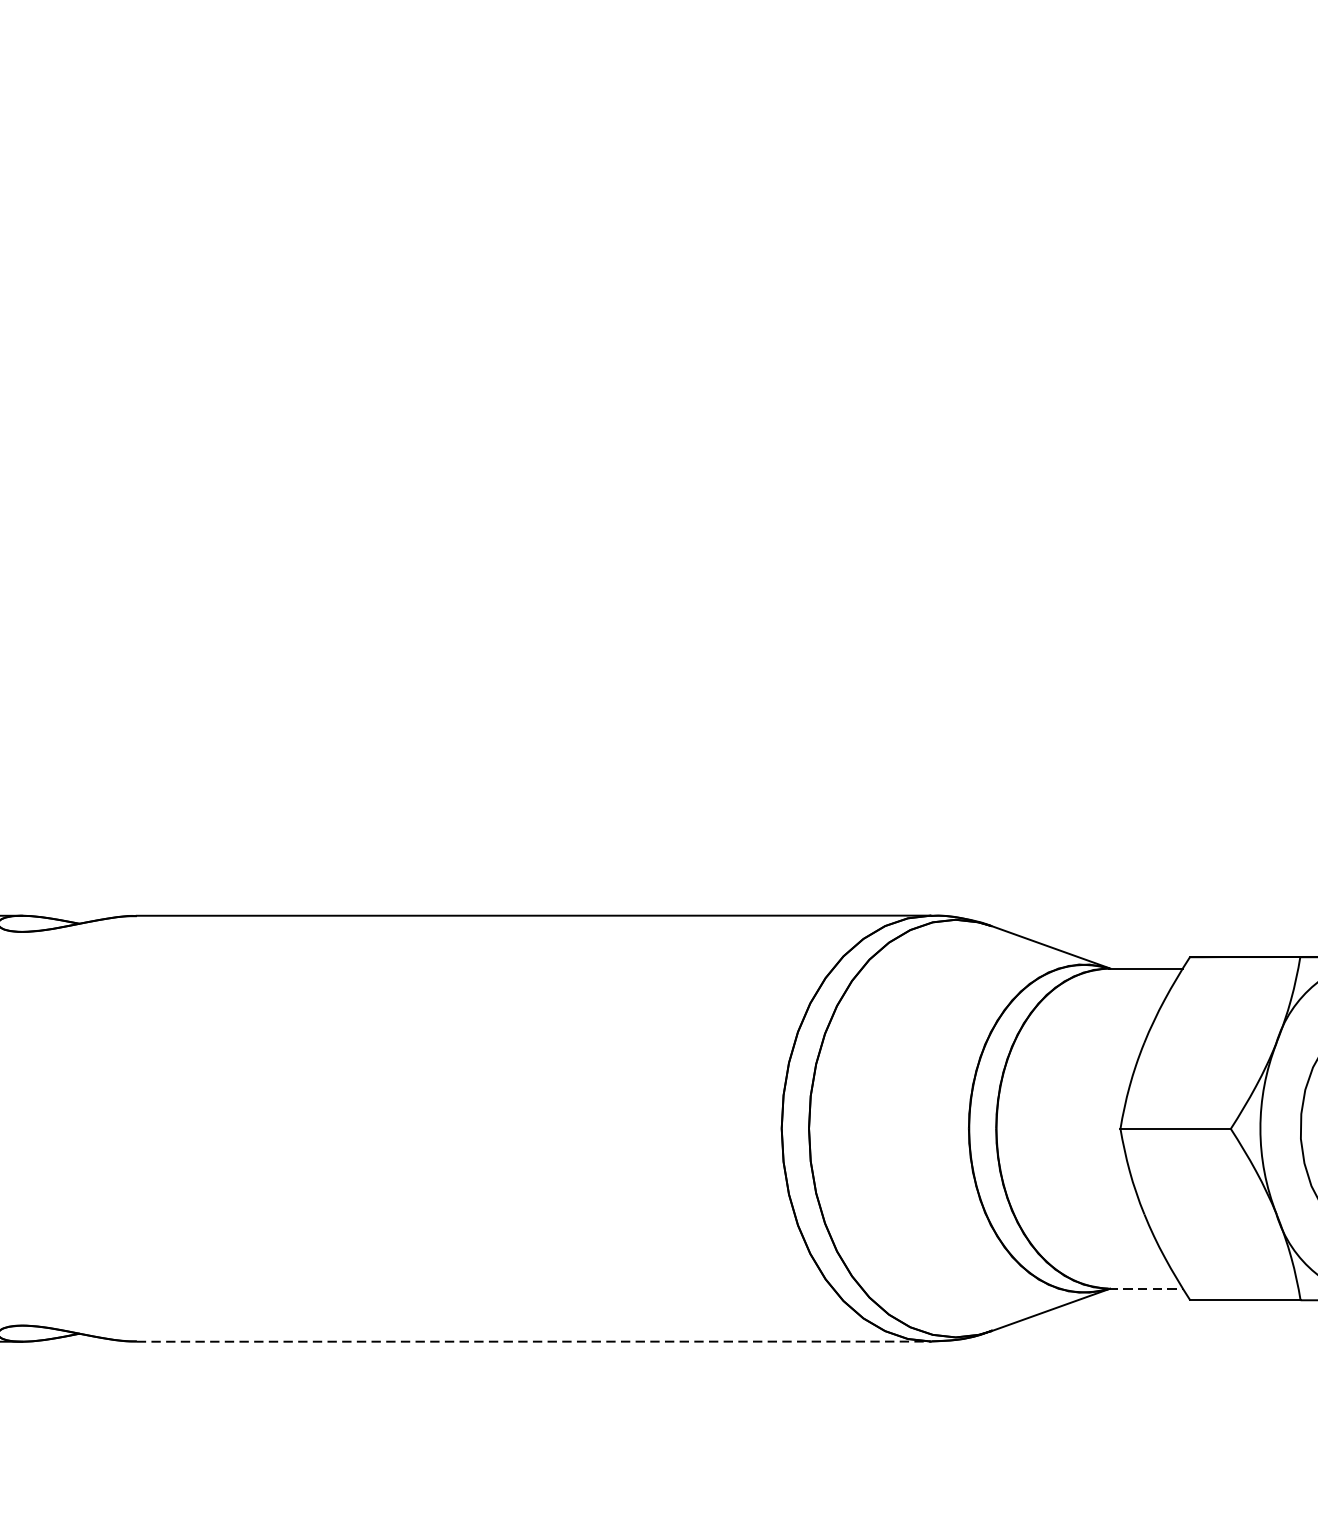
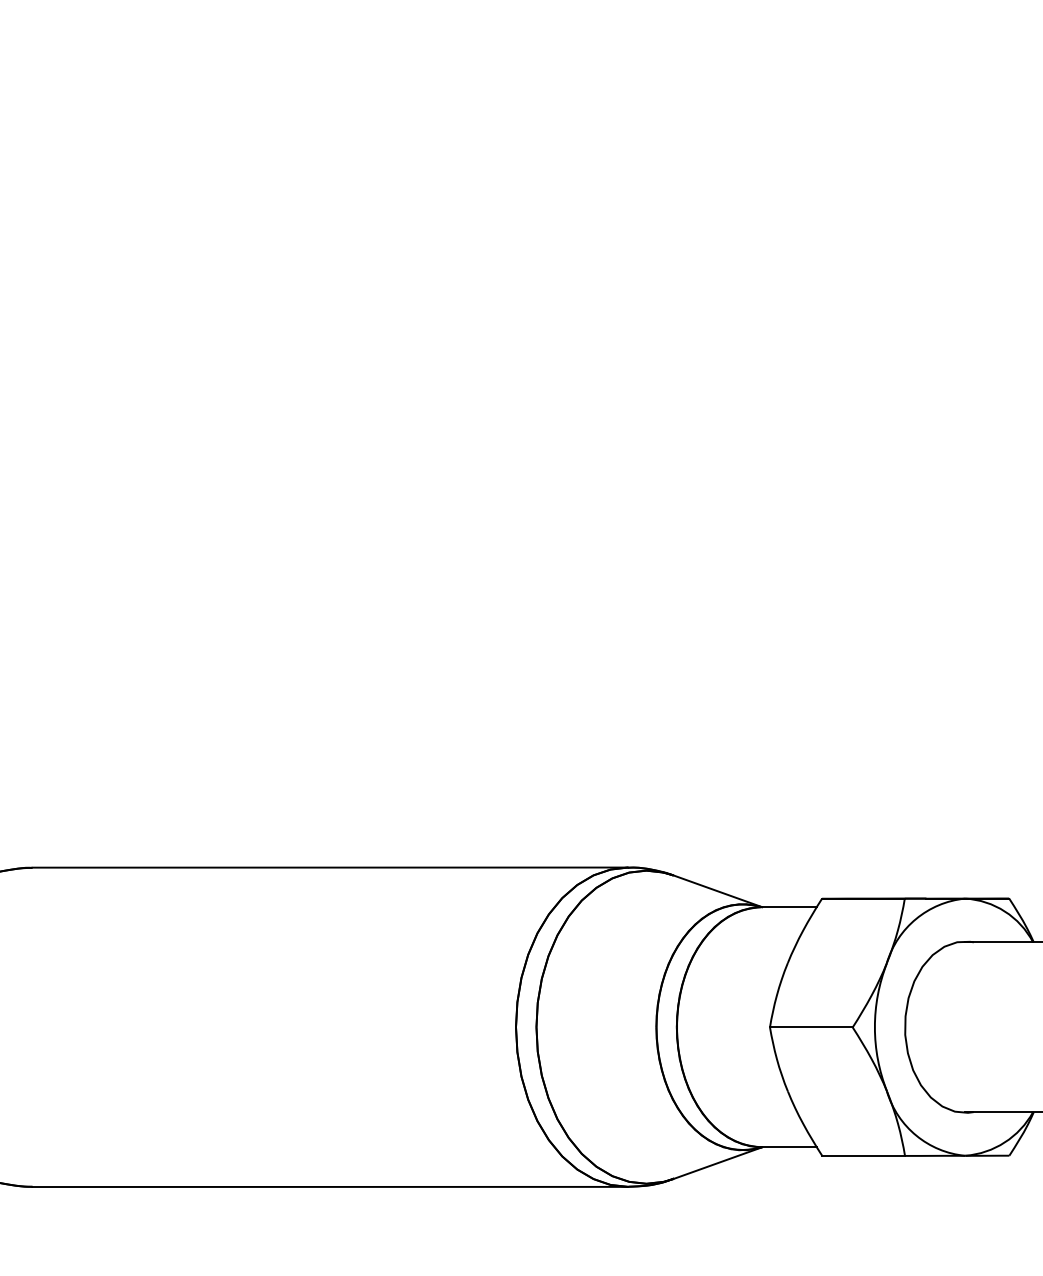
line: (1146, 1289) -> (789, 1147), dashed -> solid
line: (534, 1341) -> (330, 1186), dashed -> solid

